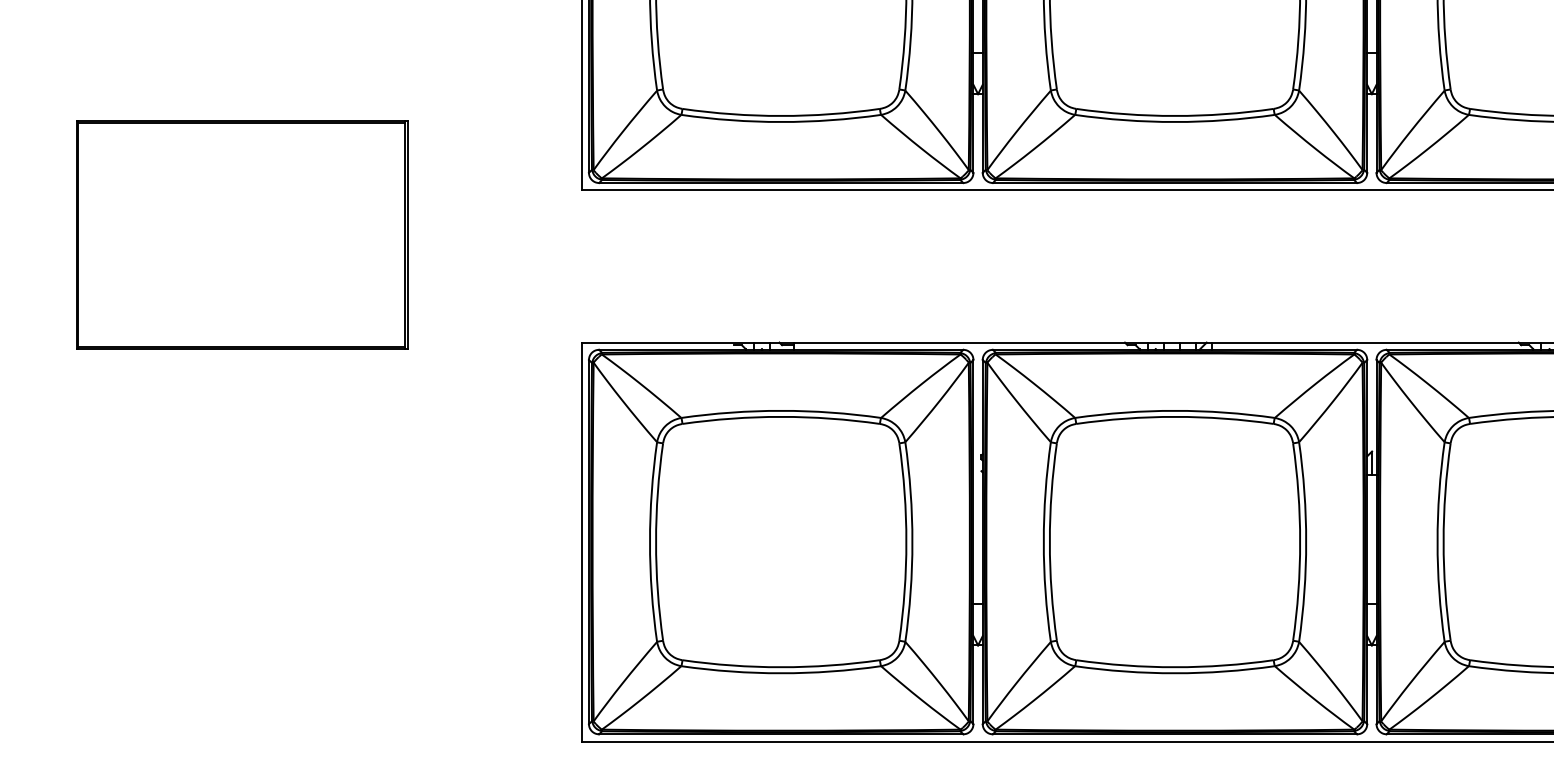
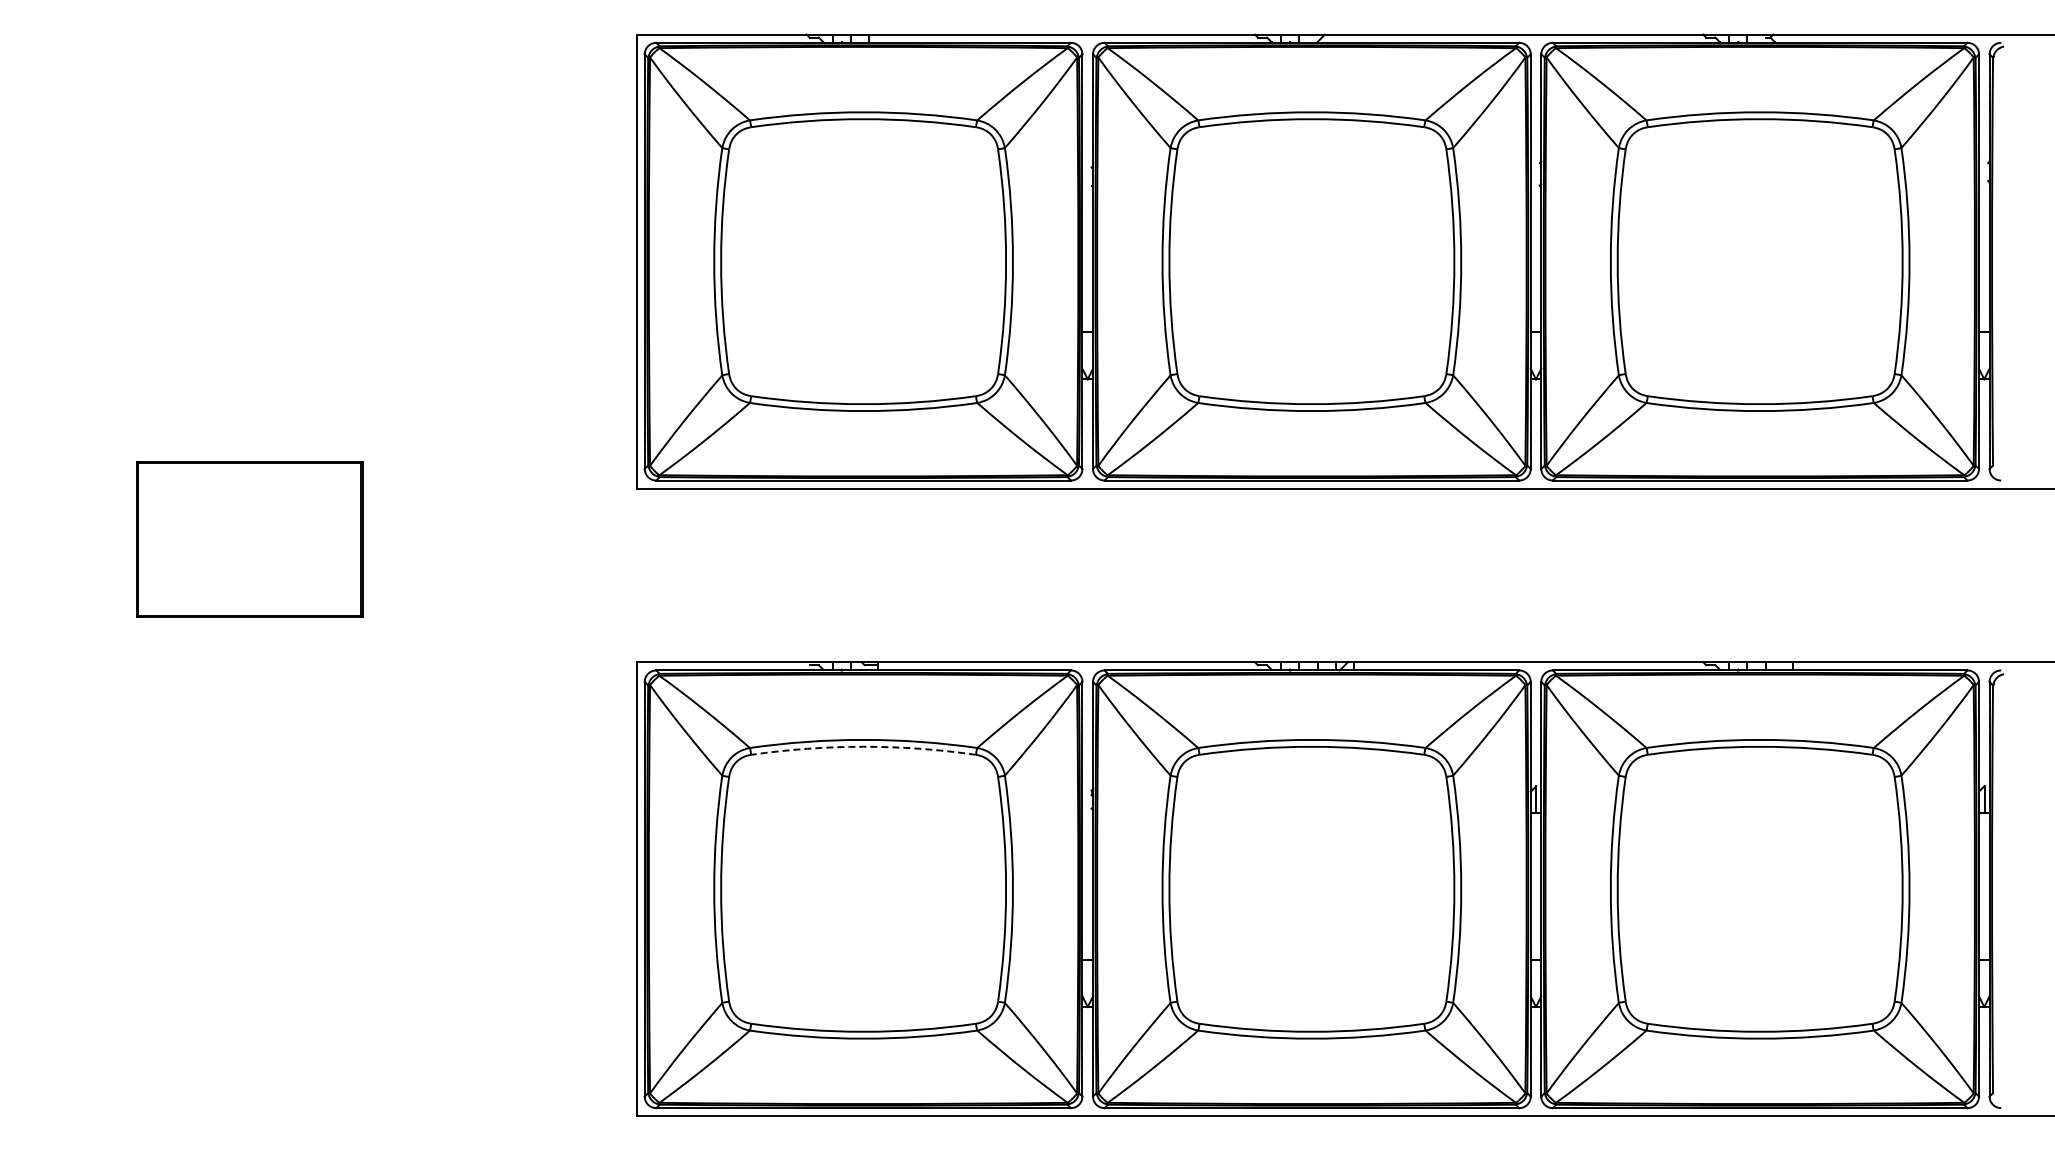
part: (241, 234) -> (249, 539), size x0.6
arc: (781, 416) -> (863, 746), solid -> dashed

